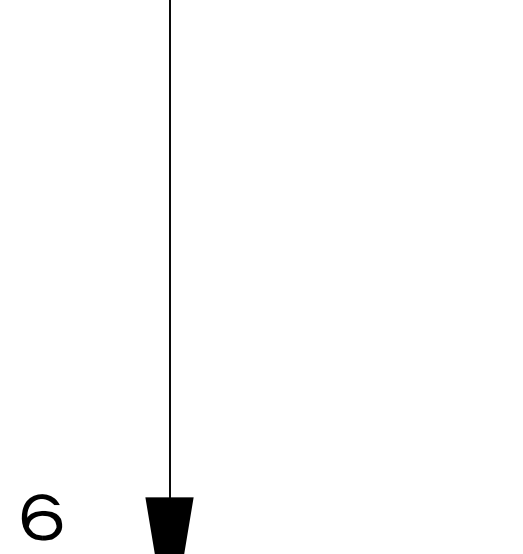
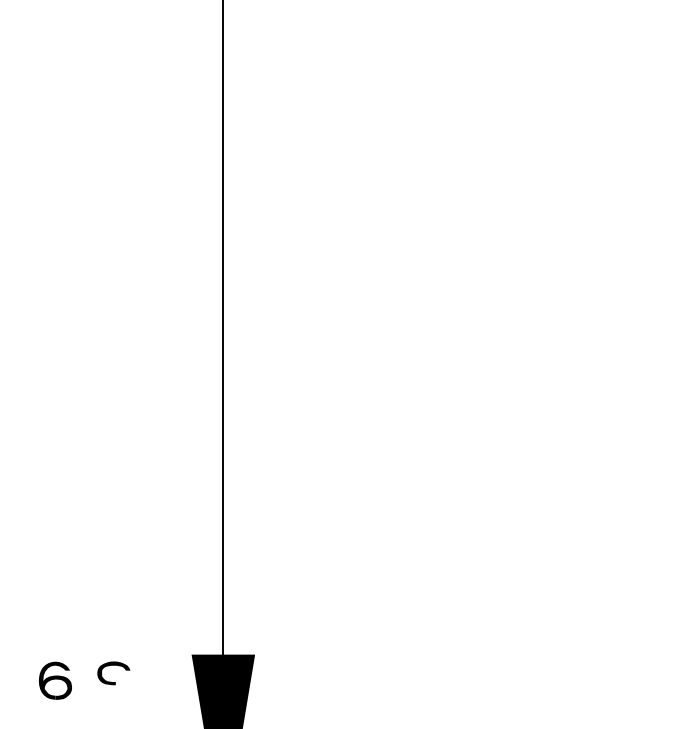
part: (86, 505) -> (113, 665), added
part: (42, 517) -> (55, 680), size x0.62

